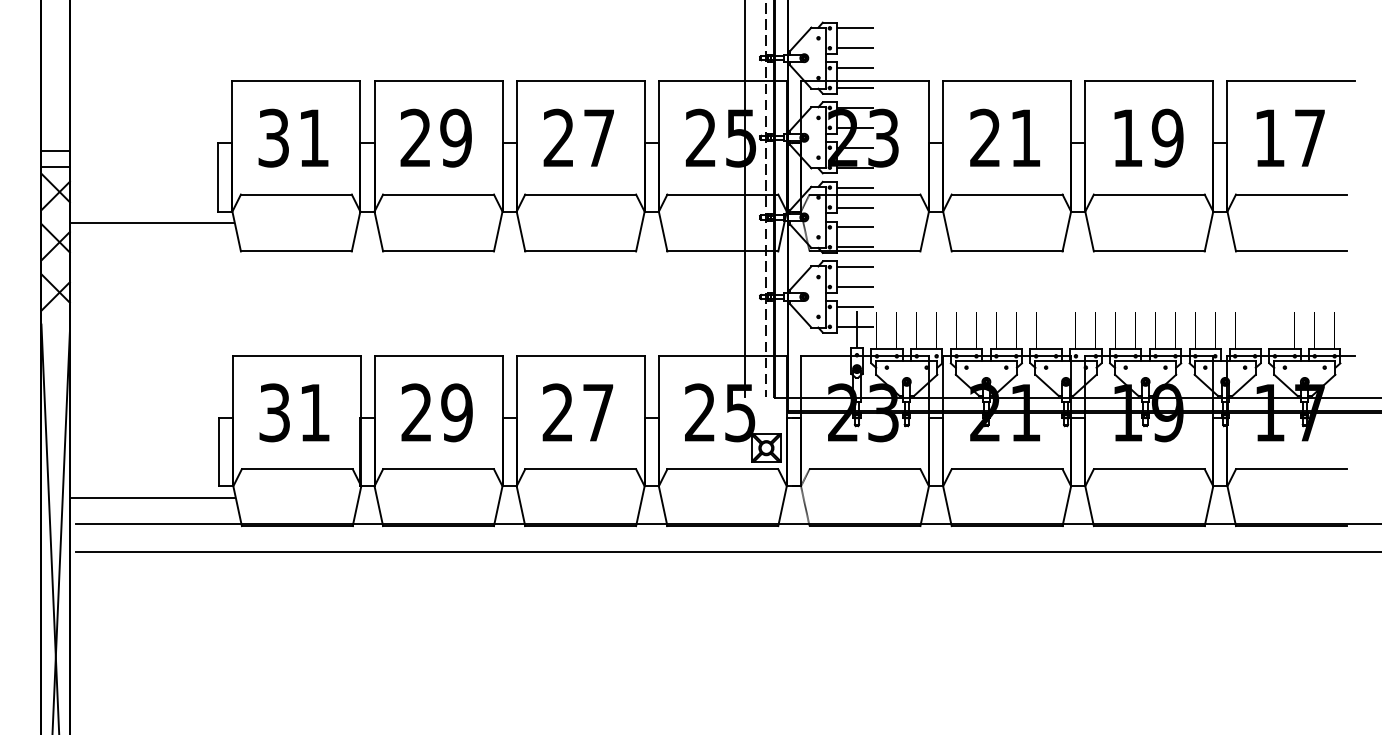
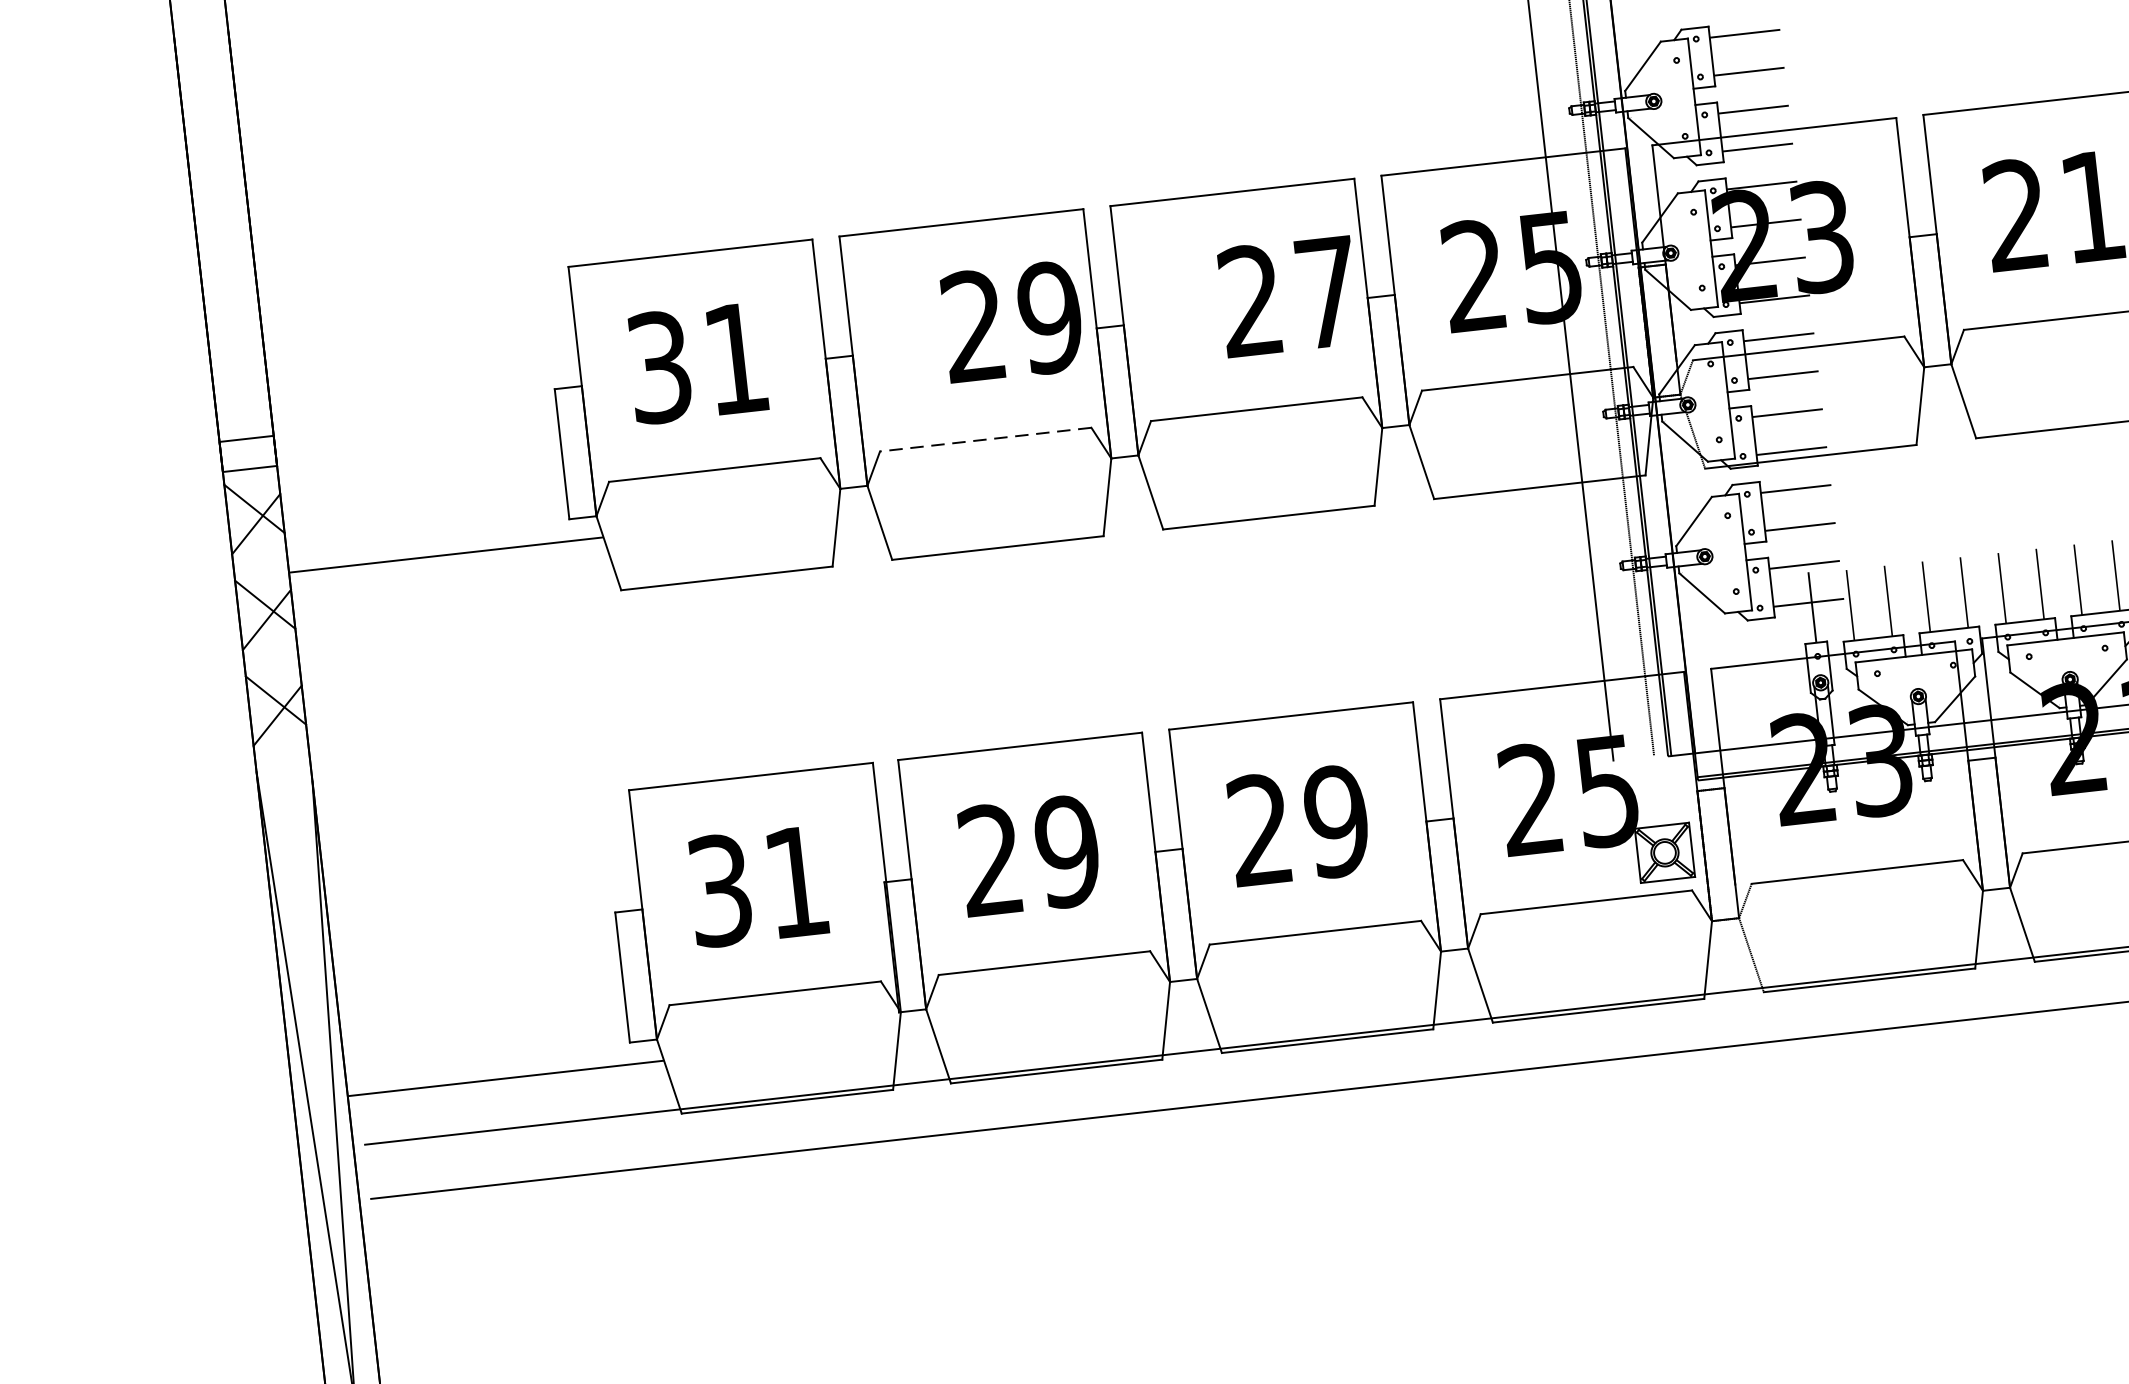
text: (435, 137) -> (1010, 320), moved
text: (578, 137) -> (1287, 295), moved
line: (438, 194) -> (985, 439), solid -> dashed
text: (597, 412) -> (1335, 821), 27 -> 29

